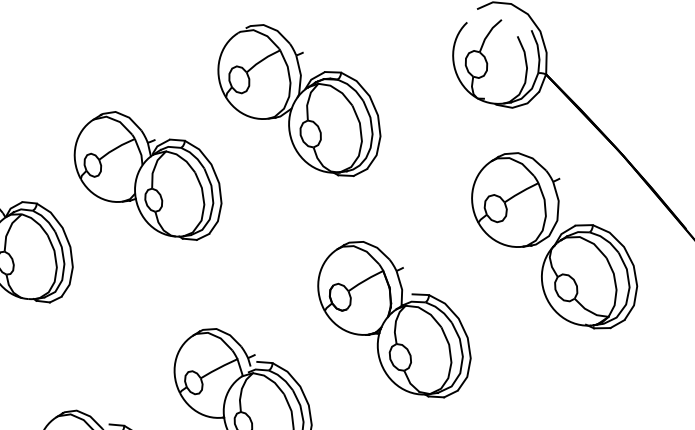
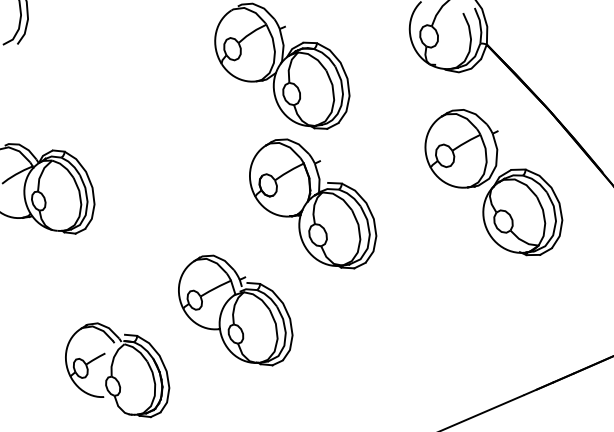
part: (147, 175) -> (156, 128), removed
part: (394, 319) -> (313, 203), moved

